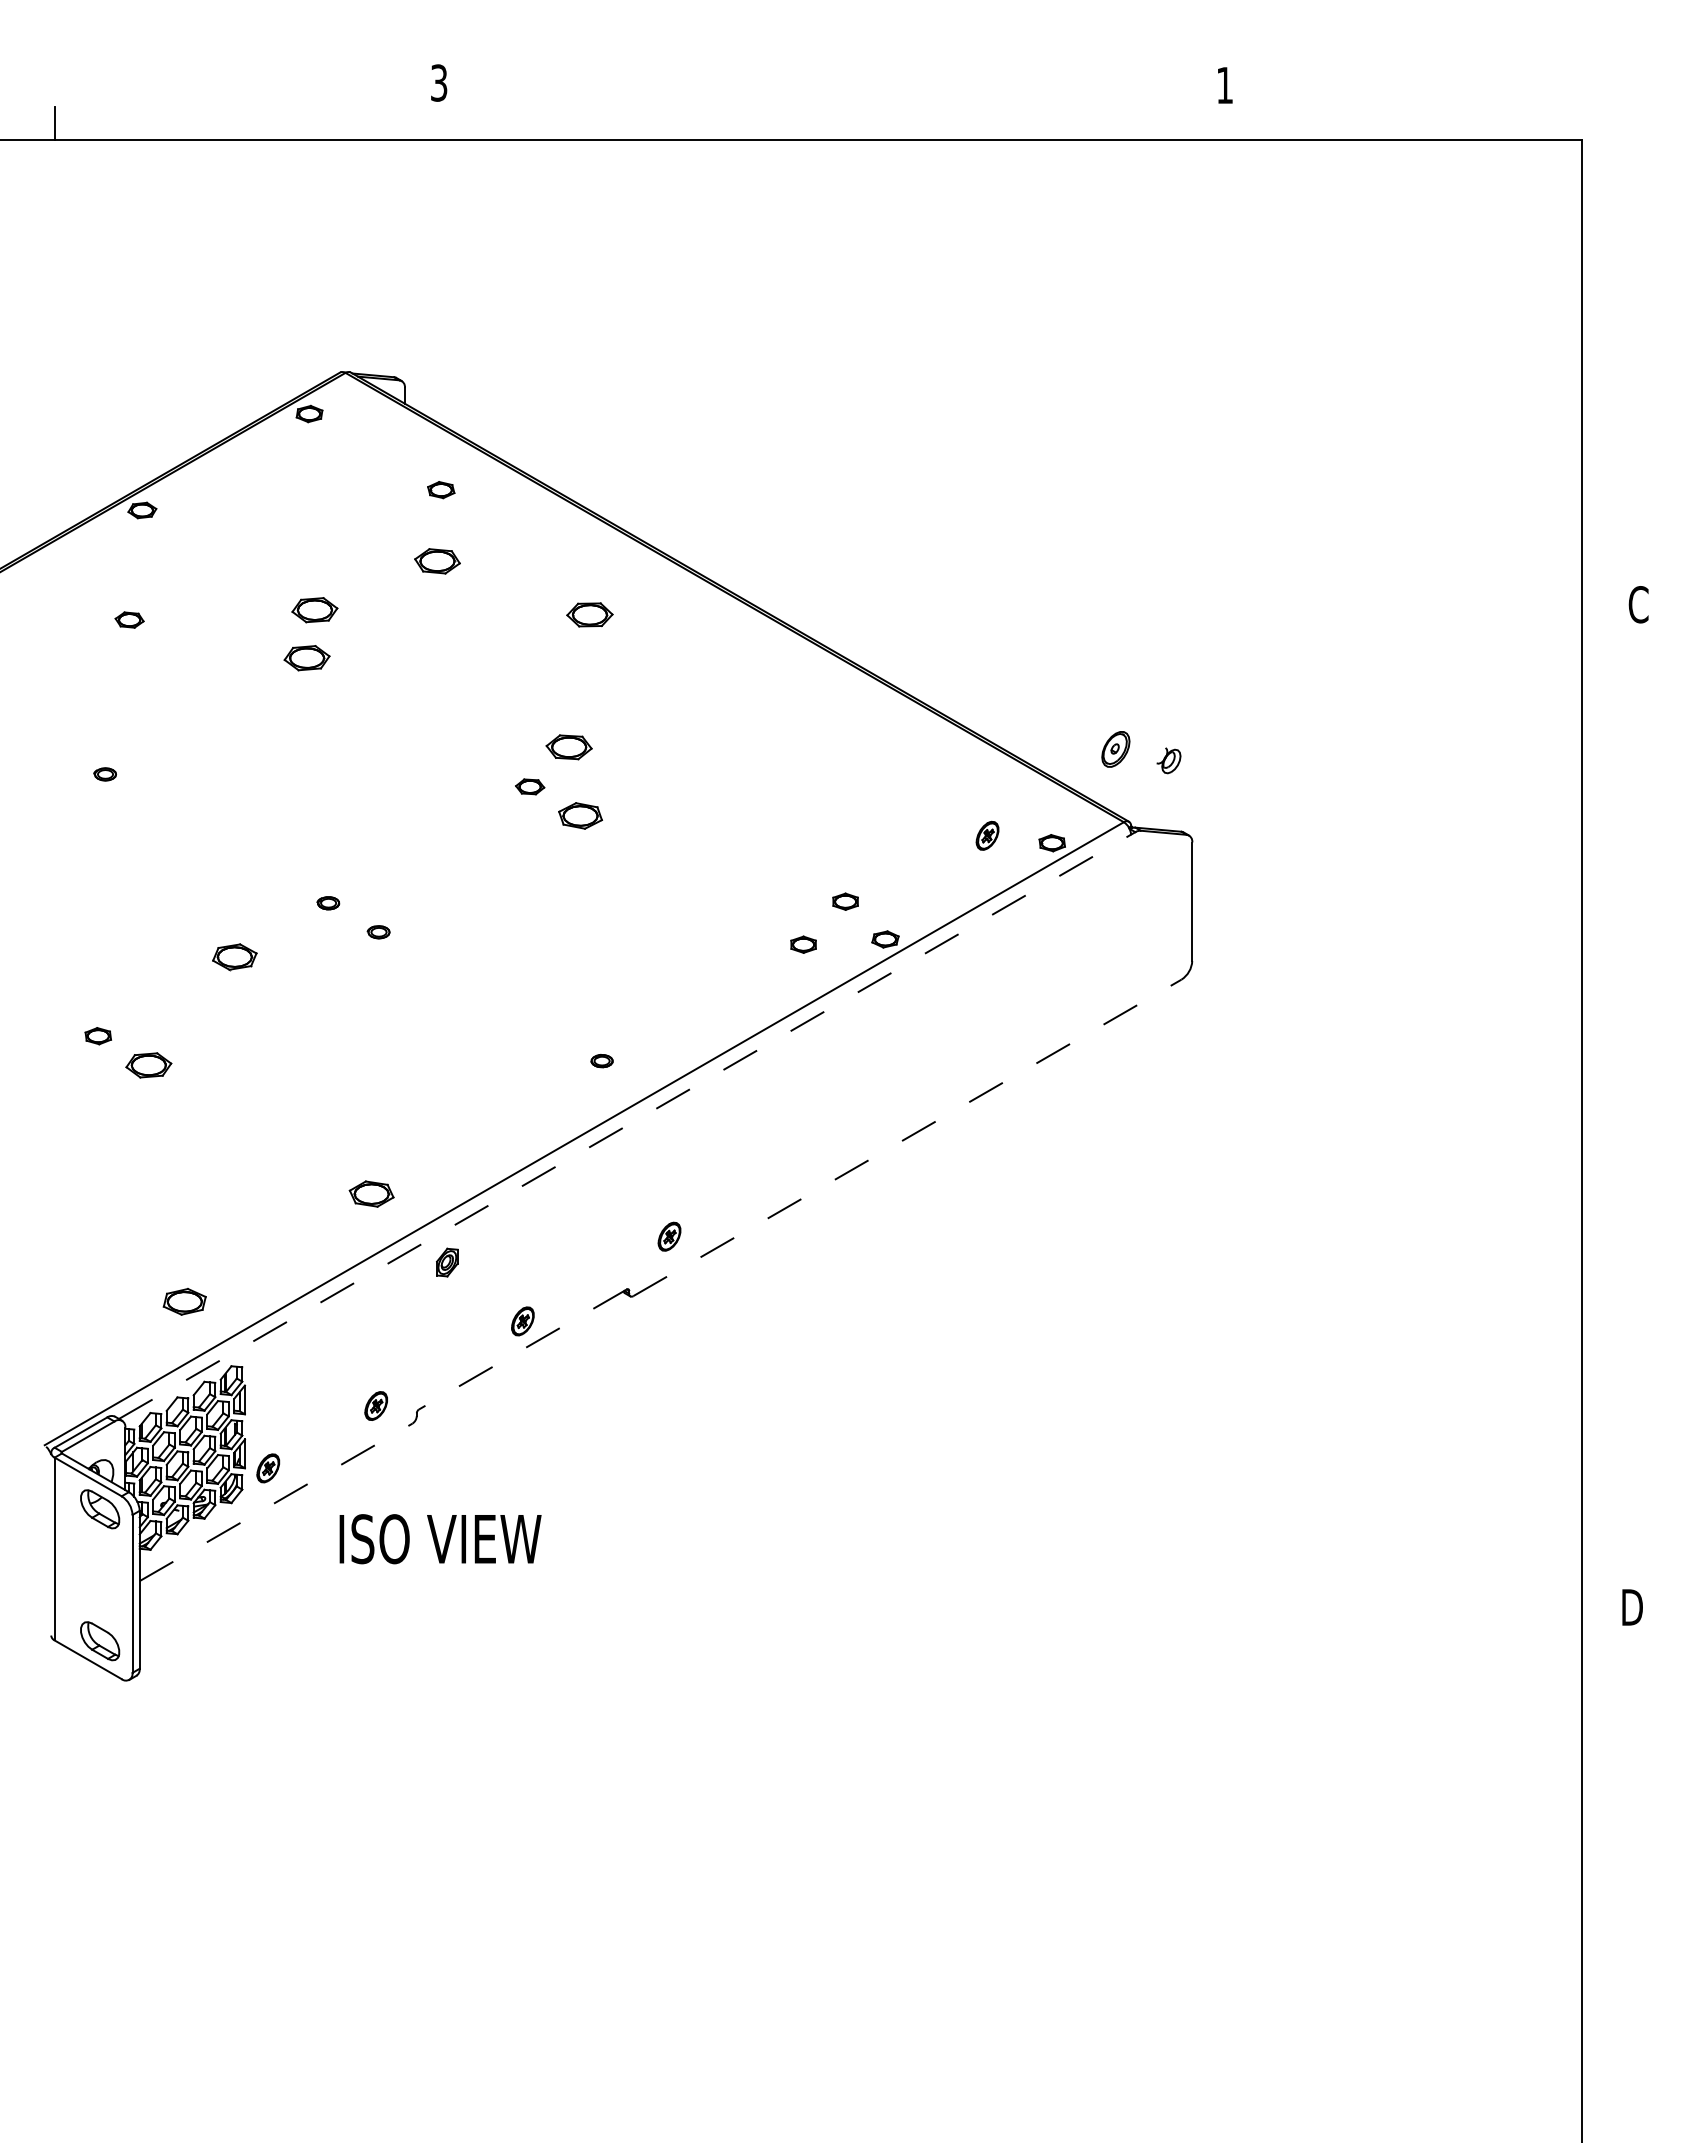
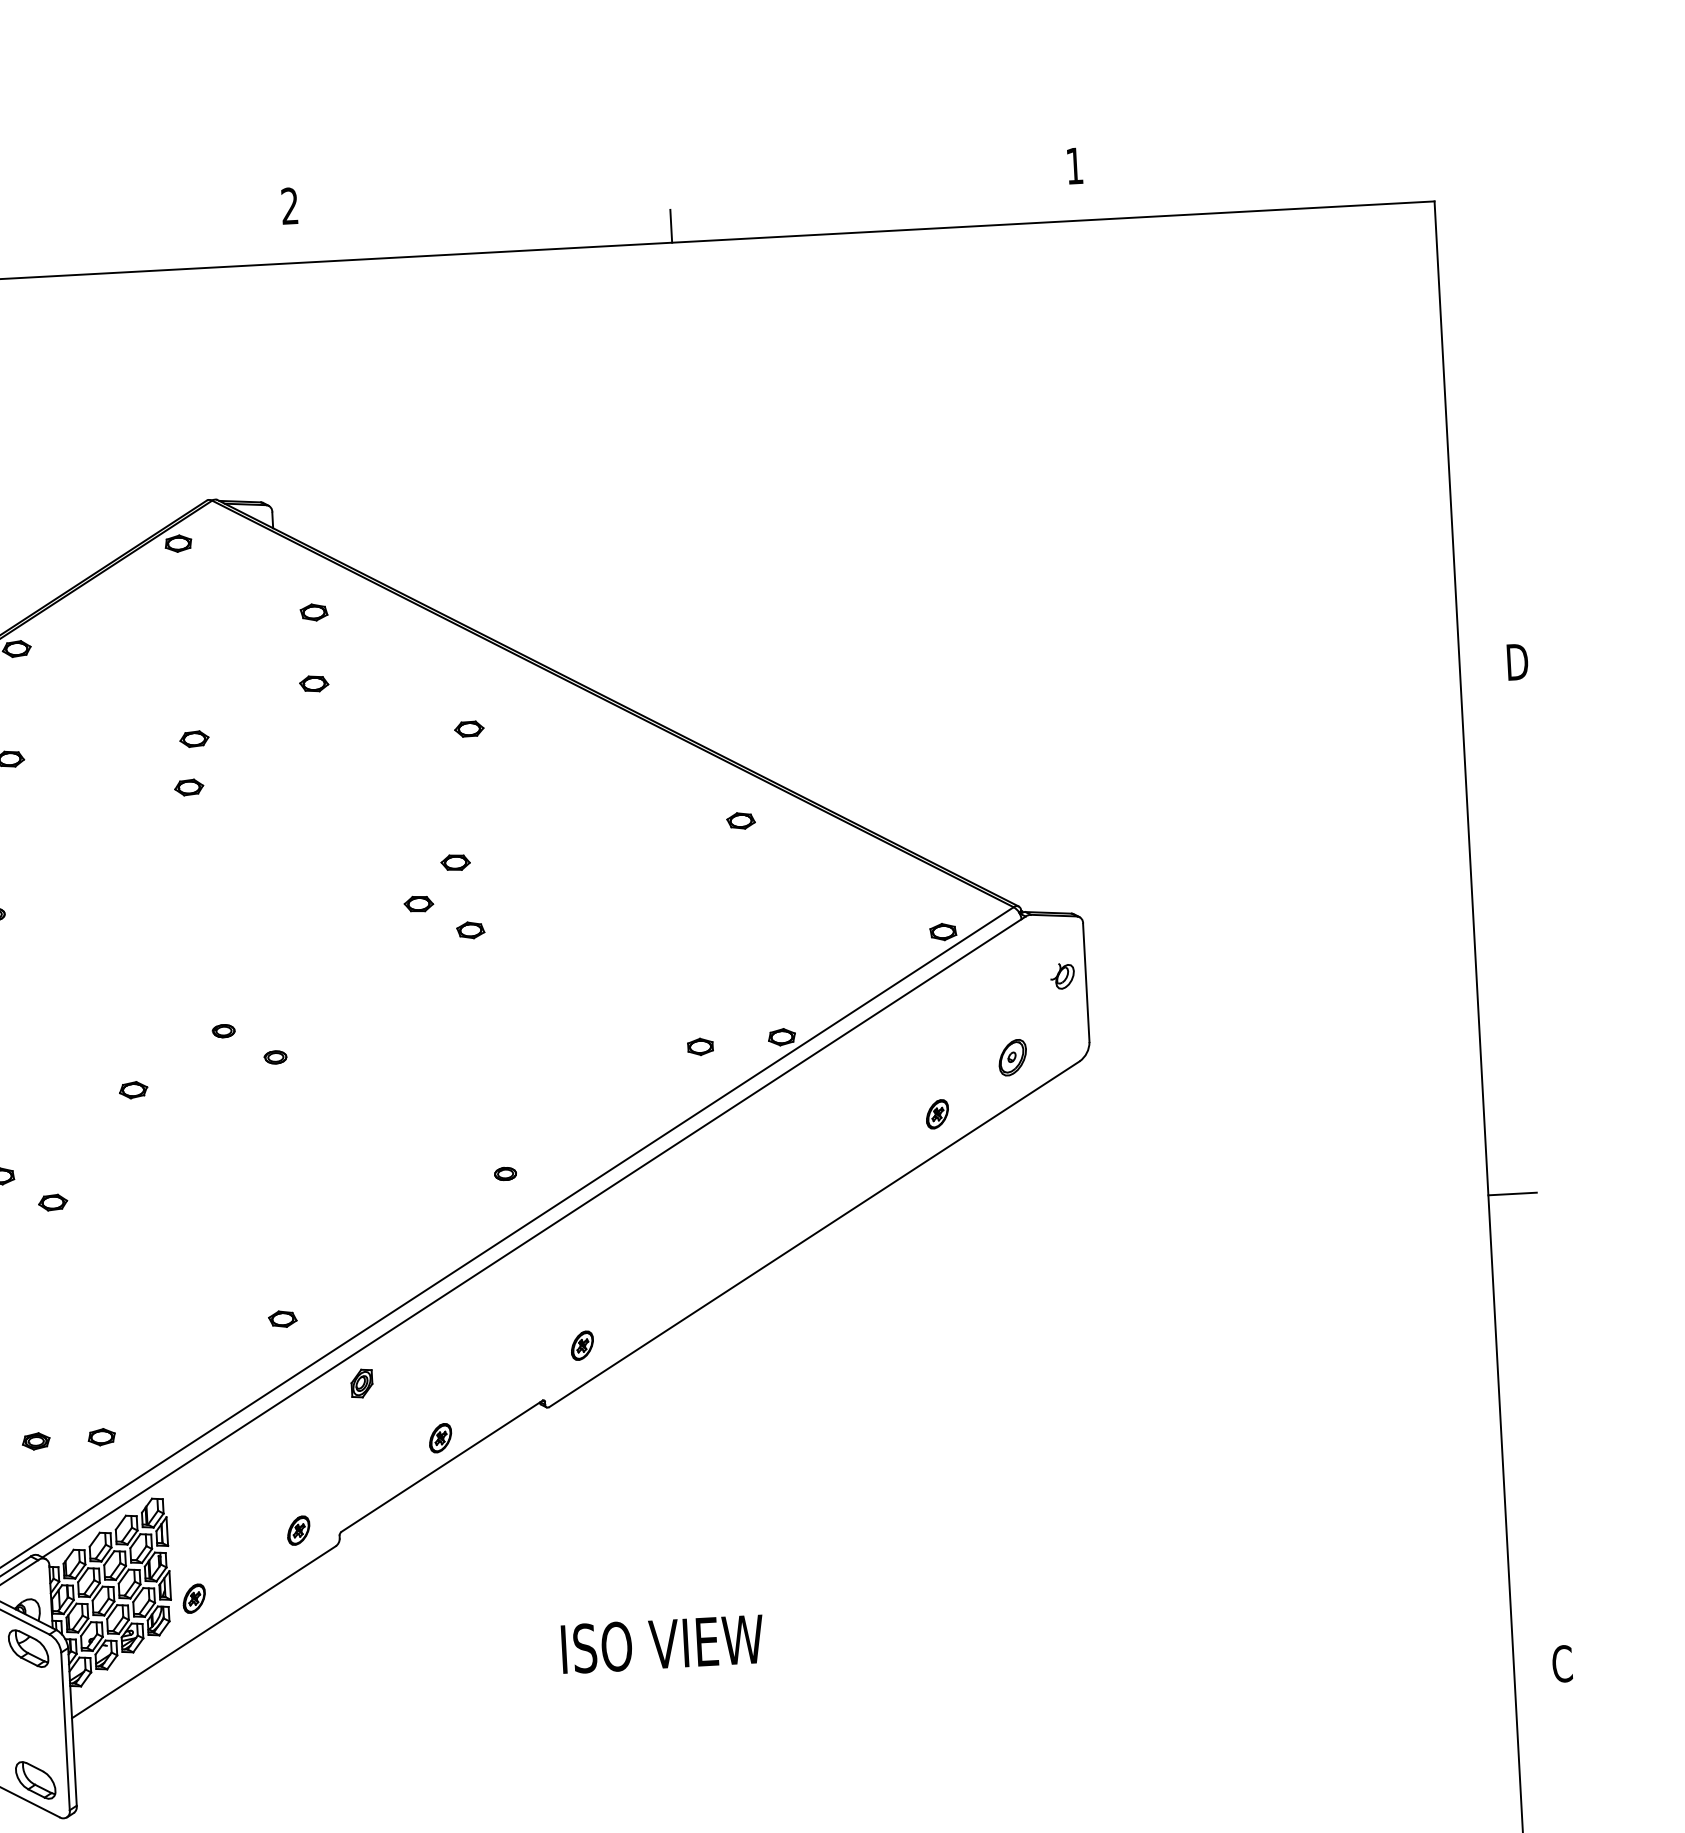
text: (439, 82) -> (290, 205), 3 -> 2
line: (818, 123) -> (670, 226), added
part: (437, 561) -> (314, 684), size x0.62
text: (1639, 604) -> (1516, 661), C -> D
part: (314, 609) -> (193, 738), size x0.62
part: (589, 614) -> (468, 728), size x0.62
part: (306, 657) -> (188, 786), size x0.62
part: (856, 721) -> (741, 821), added
part: (568, 747) -> (455, 862), size x0.62
part: (1115, 749) -> (1012, 1057), moved
part: (1168, 760) -> (1062, 976), moved
part: (580, 815) -> (470, 929), size x0.62
part: (987, 835) -> (937, 1113), moved
part: (845, 901) -> (740, 1001), removed
part: (235, 957) -> (133, 1090), size x0.62
part: (148, 1064) -> (52, 1201), size x0.62
line: (625, 1126) -> (532, 1238), dashed -> solid
line: (1606, 1135) -> (1512, 1193), added
line: (907, 1137) -> (814, 1233), dashed -> solid
part: (371, 1193) -> (282, 1318), size x0.62
part: (118, 1302) -> (35, 1441), added
part: (184, 1302) -> (101, 1437), size x0.62
line: (522, 1349) -> (441, 1466), dashed -> solid
line: (276, 1502) -> (204, 1632), dashed -> solid
text: (440, 1539) -> (662, 1644), moved
text: (1631, 1607) -> (1563, 1663), D -> C

